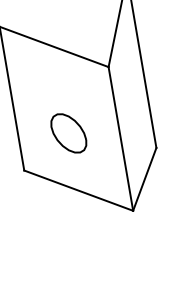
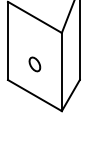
part: (68, 133) -> (34, 64), size x0.62

